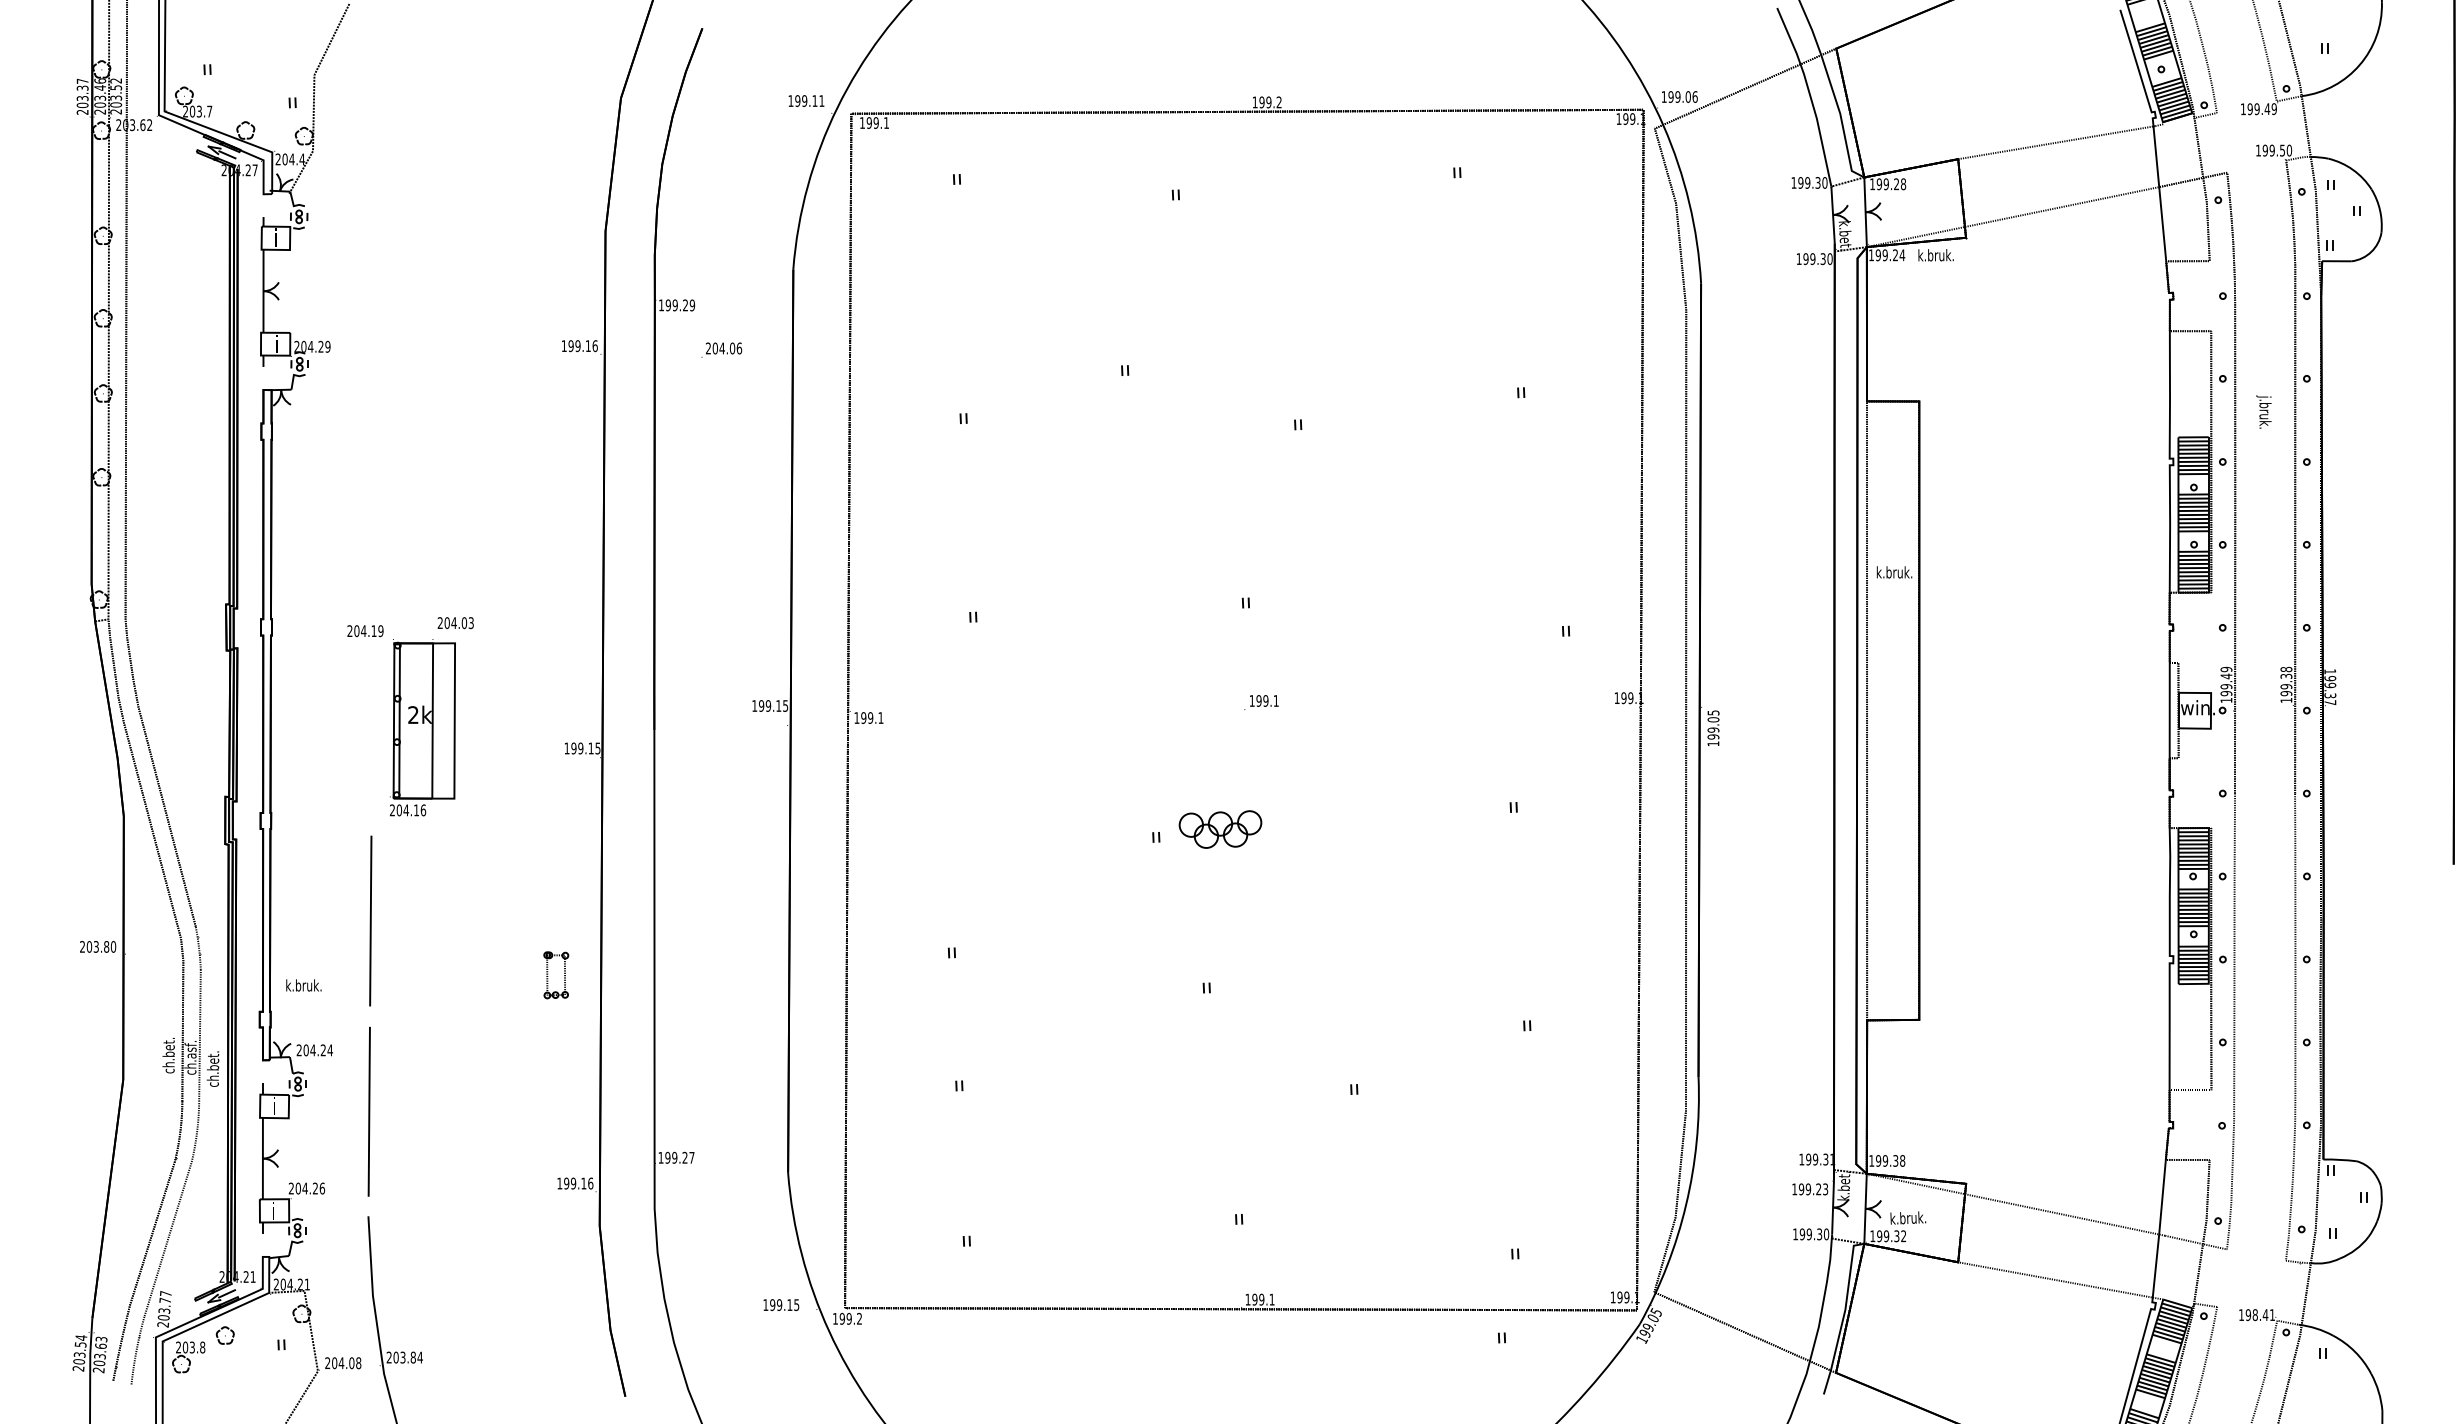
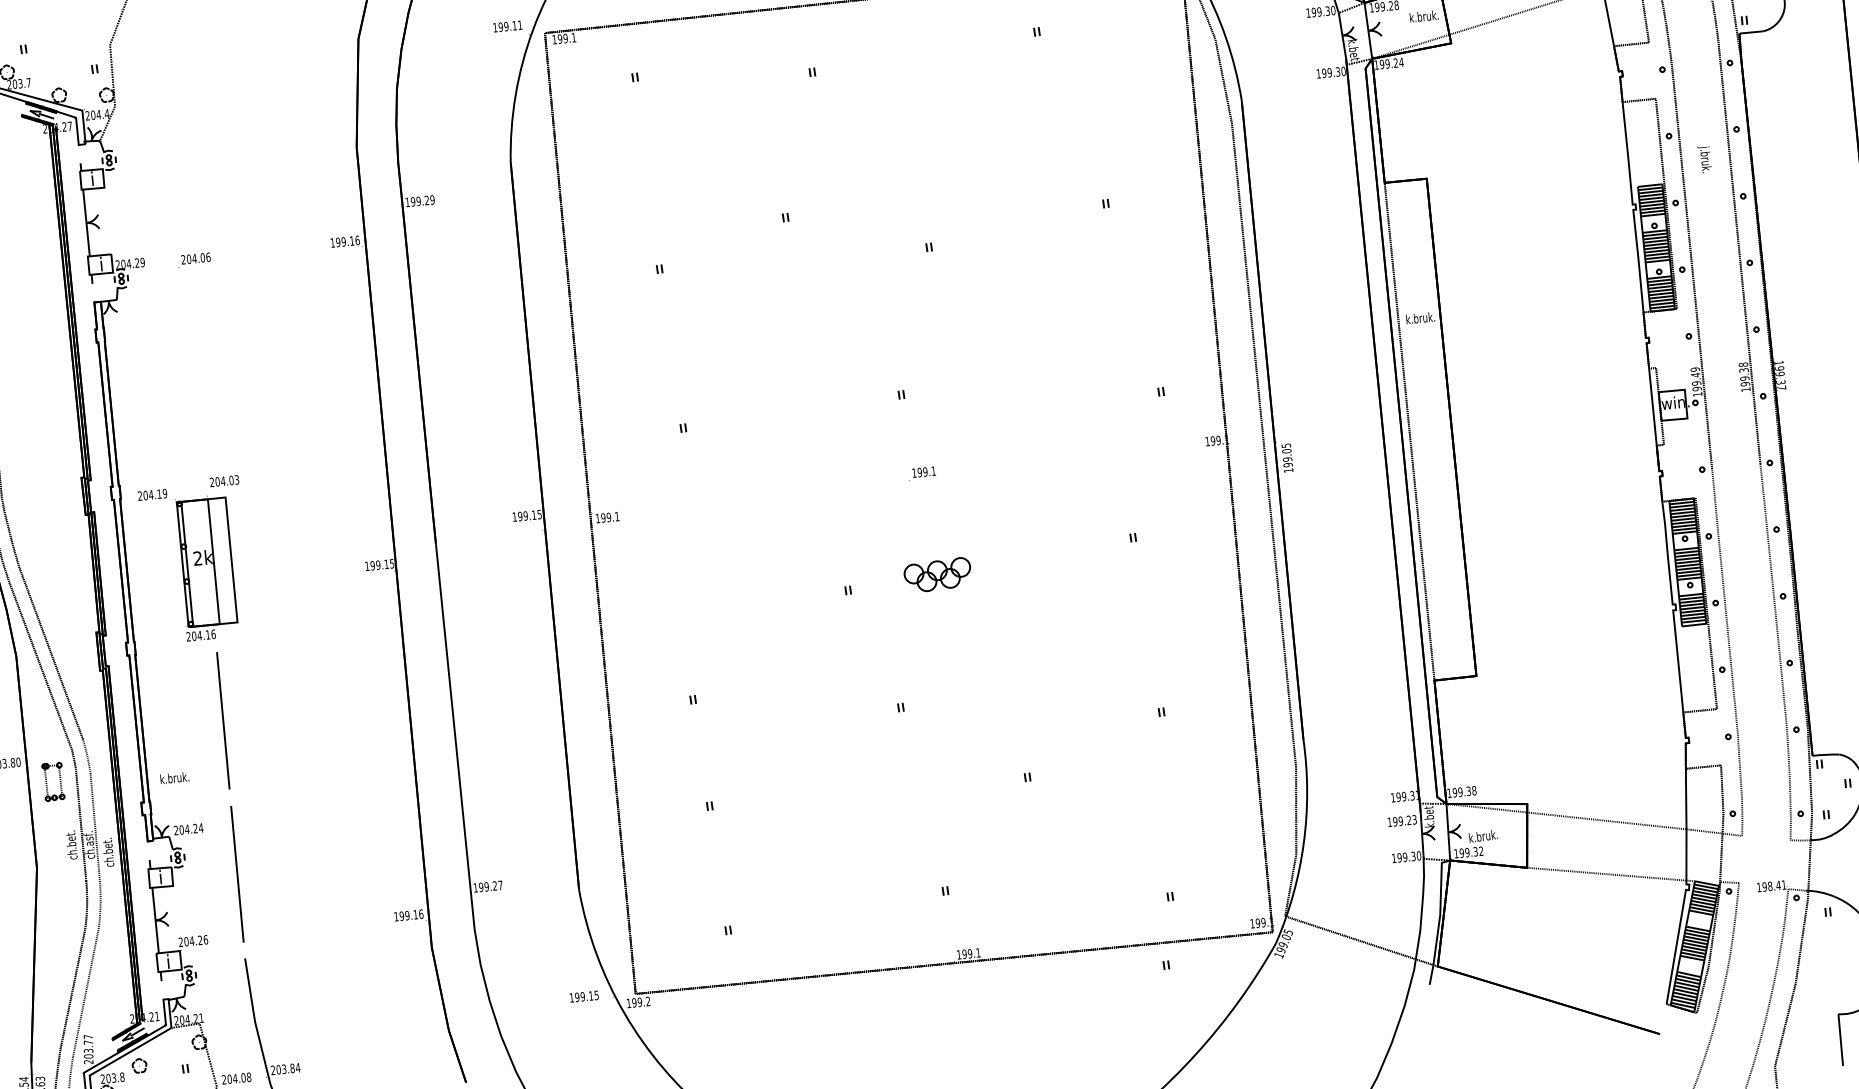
text: (1935, 255) -> (1423, 16), moved
text: (721, 349) -> (194, 259), moved
part: (410, 716) -> (195, 559), moved
part: (1220, 829) -> (937, 575), moved
part: (564, 975) -> (60, 781), moved

